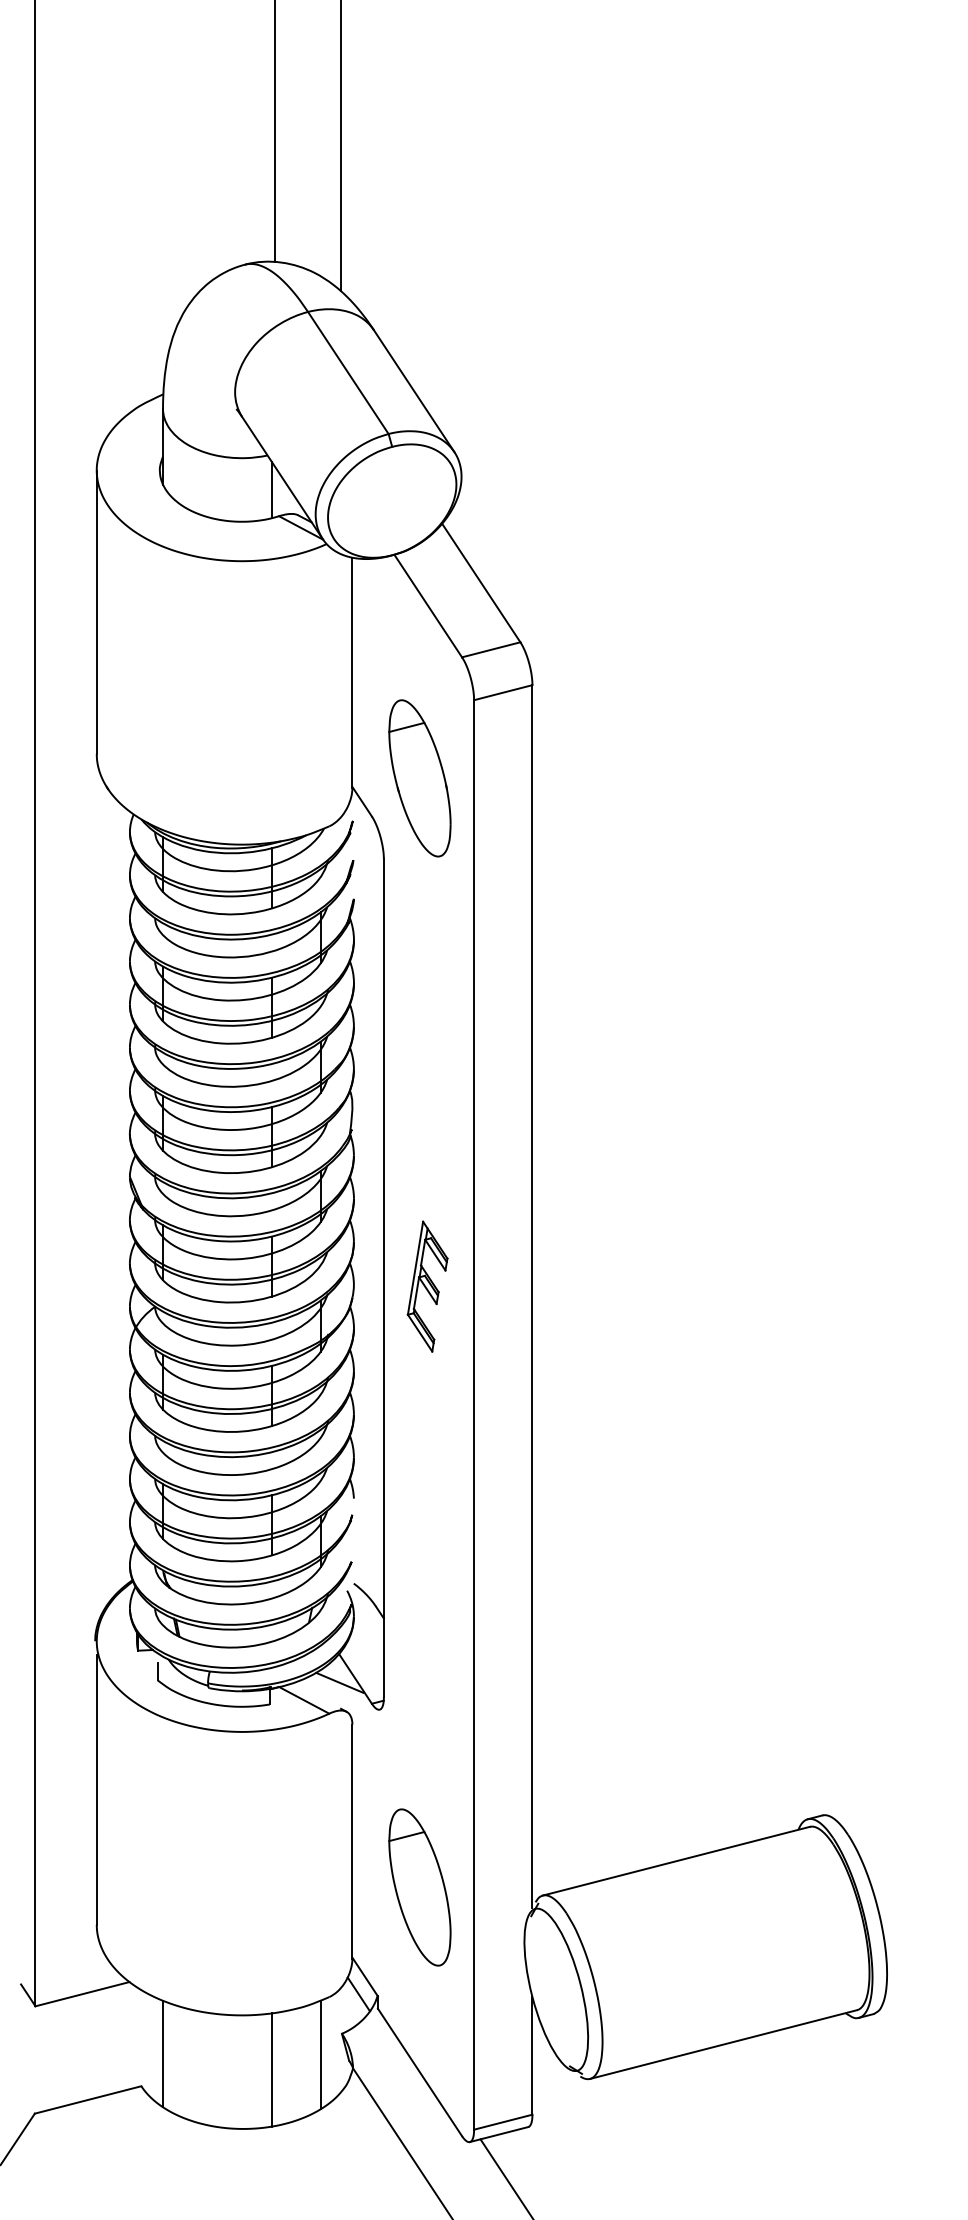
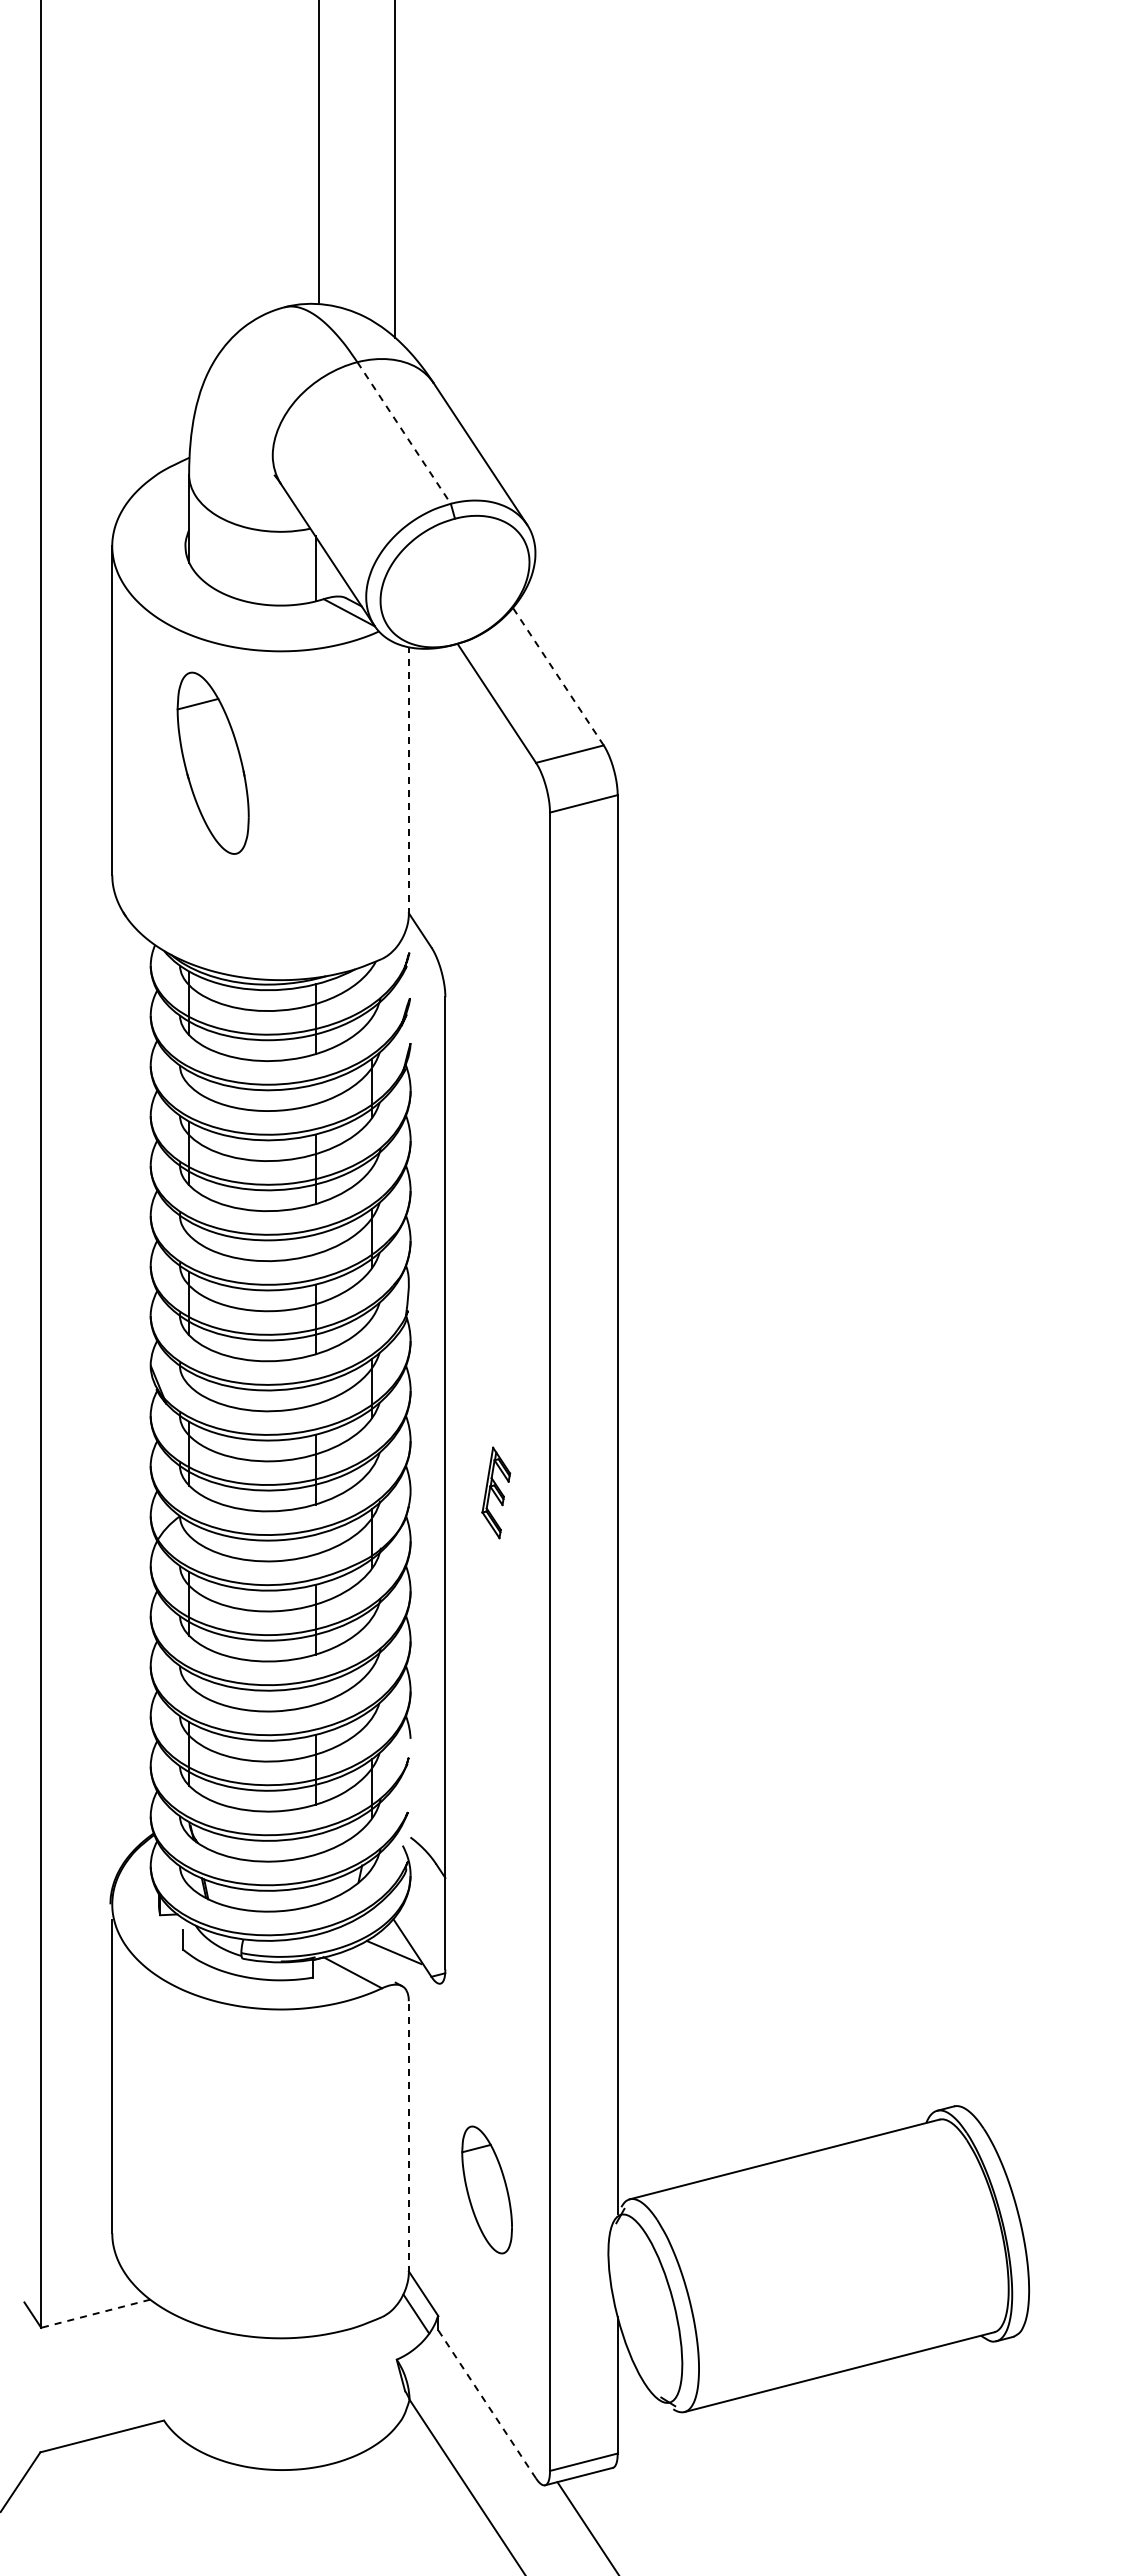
line: (348, 373) -> (404, 433), solid -> dashed
line: (481, 582) -> (558, 676), solid -> dashed
line: (352, 672) -> (408, 780), solid -> dashed
part: (419, 777) -> (212, 762), moved
part: (427, 1286) -> (496, 1492), size x0.6
line: (352, 1841) -> (408, 2136), solid -> dashed
part: (419, 1887) -> (486, 2189), size x0.7
line: (82, 1993) -> (95, 2313), solid -> dashed
line: (163, 2053) -> (189, 2382), removed
line: (321, 2055) -> (372, 2384), removed
line: (271, 2069) -> (315, 2401), removed
line: (420, 2072) -> (487, 2404), solid -> dashed

